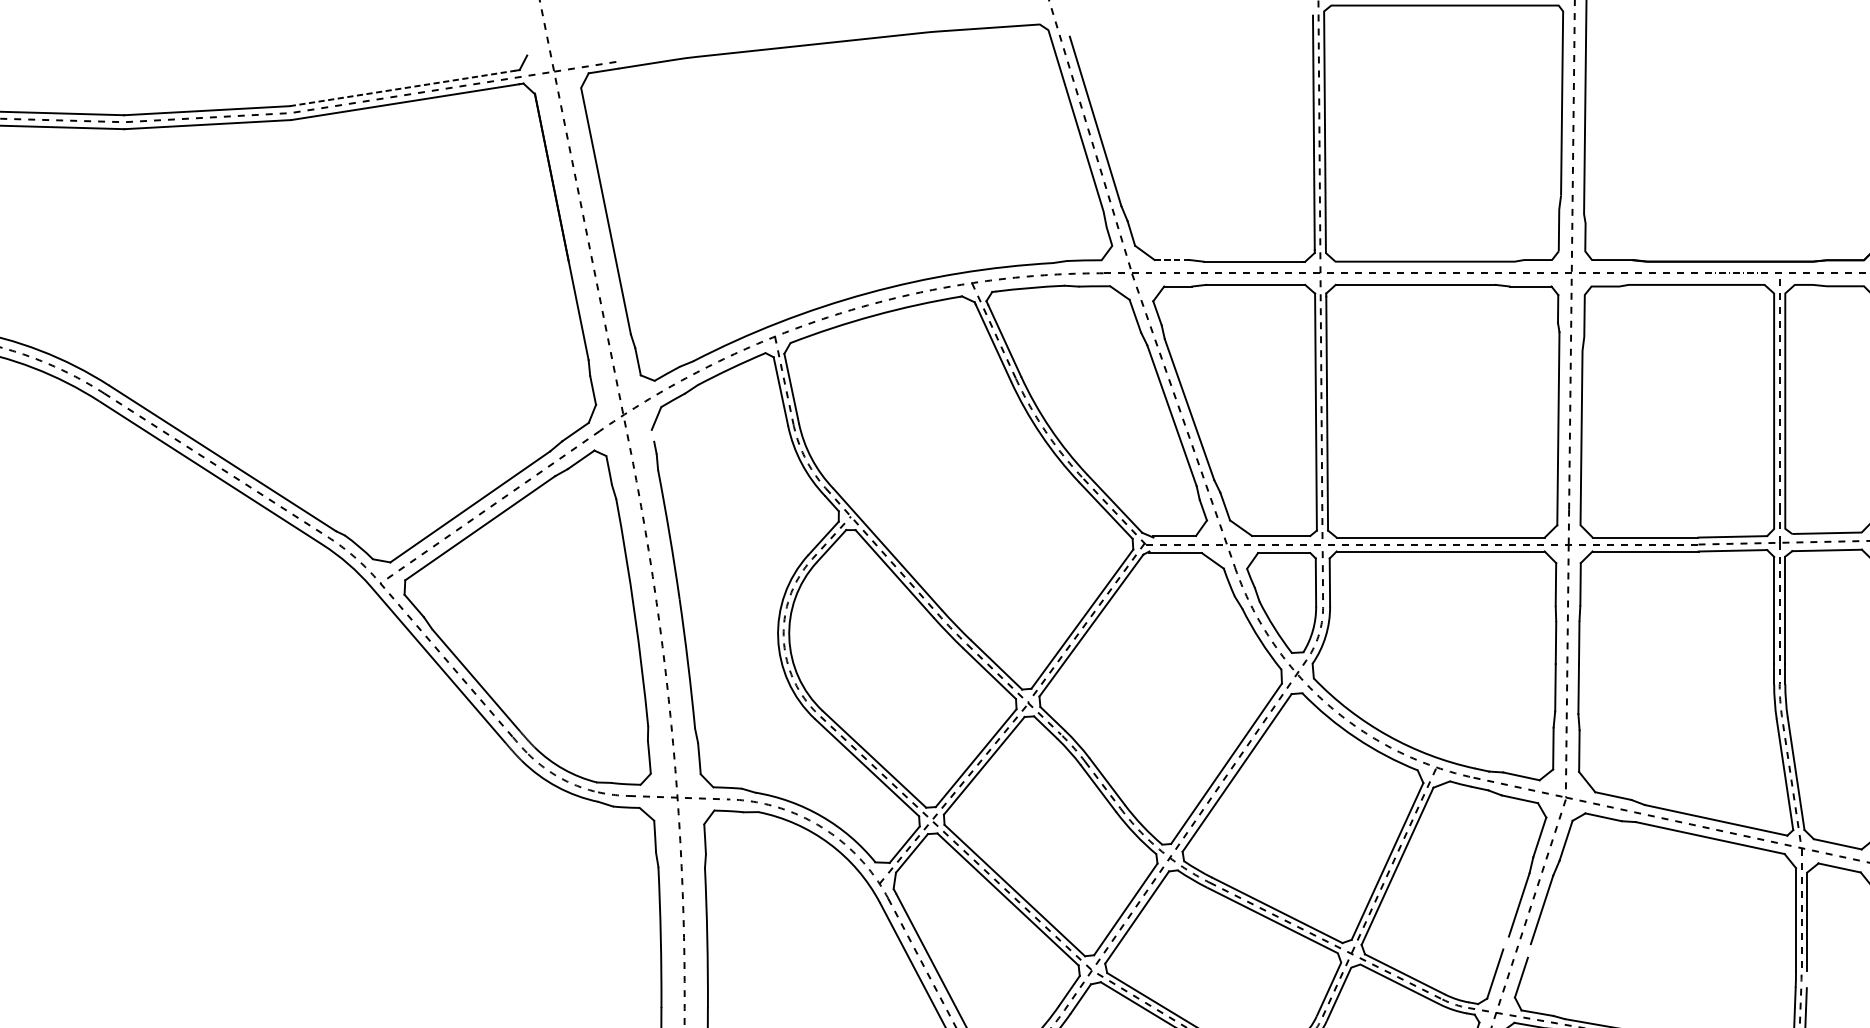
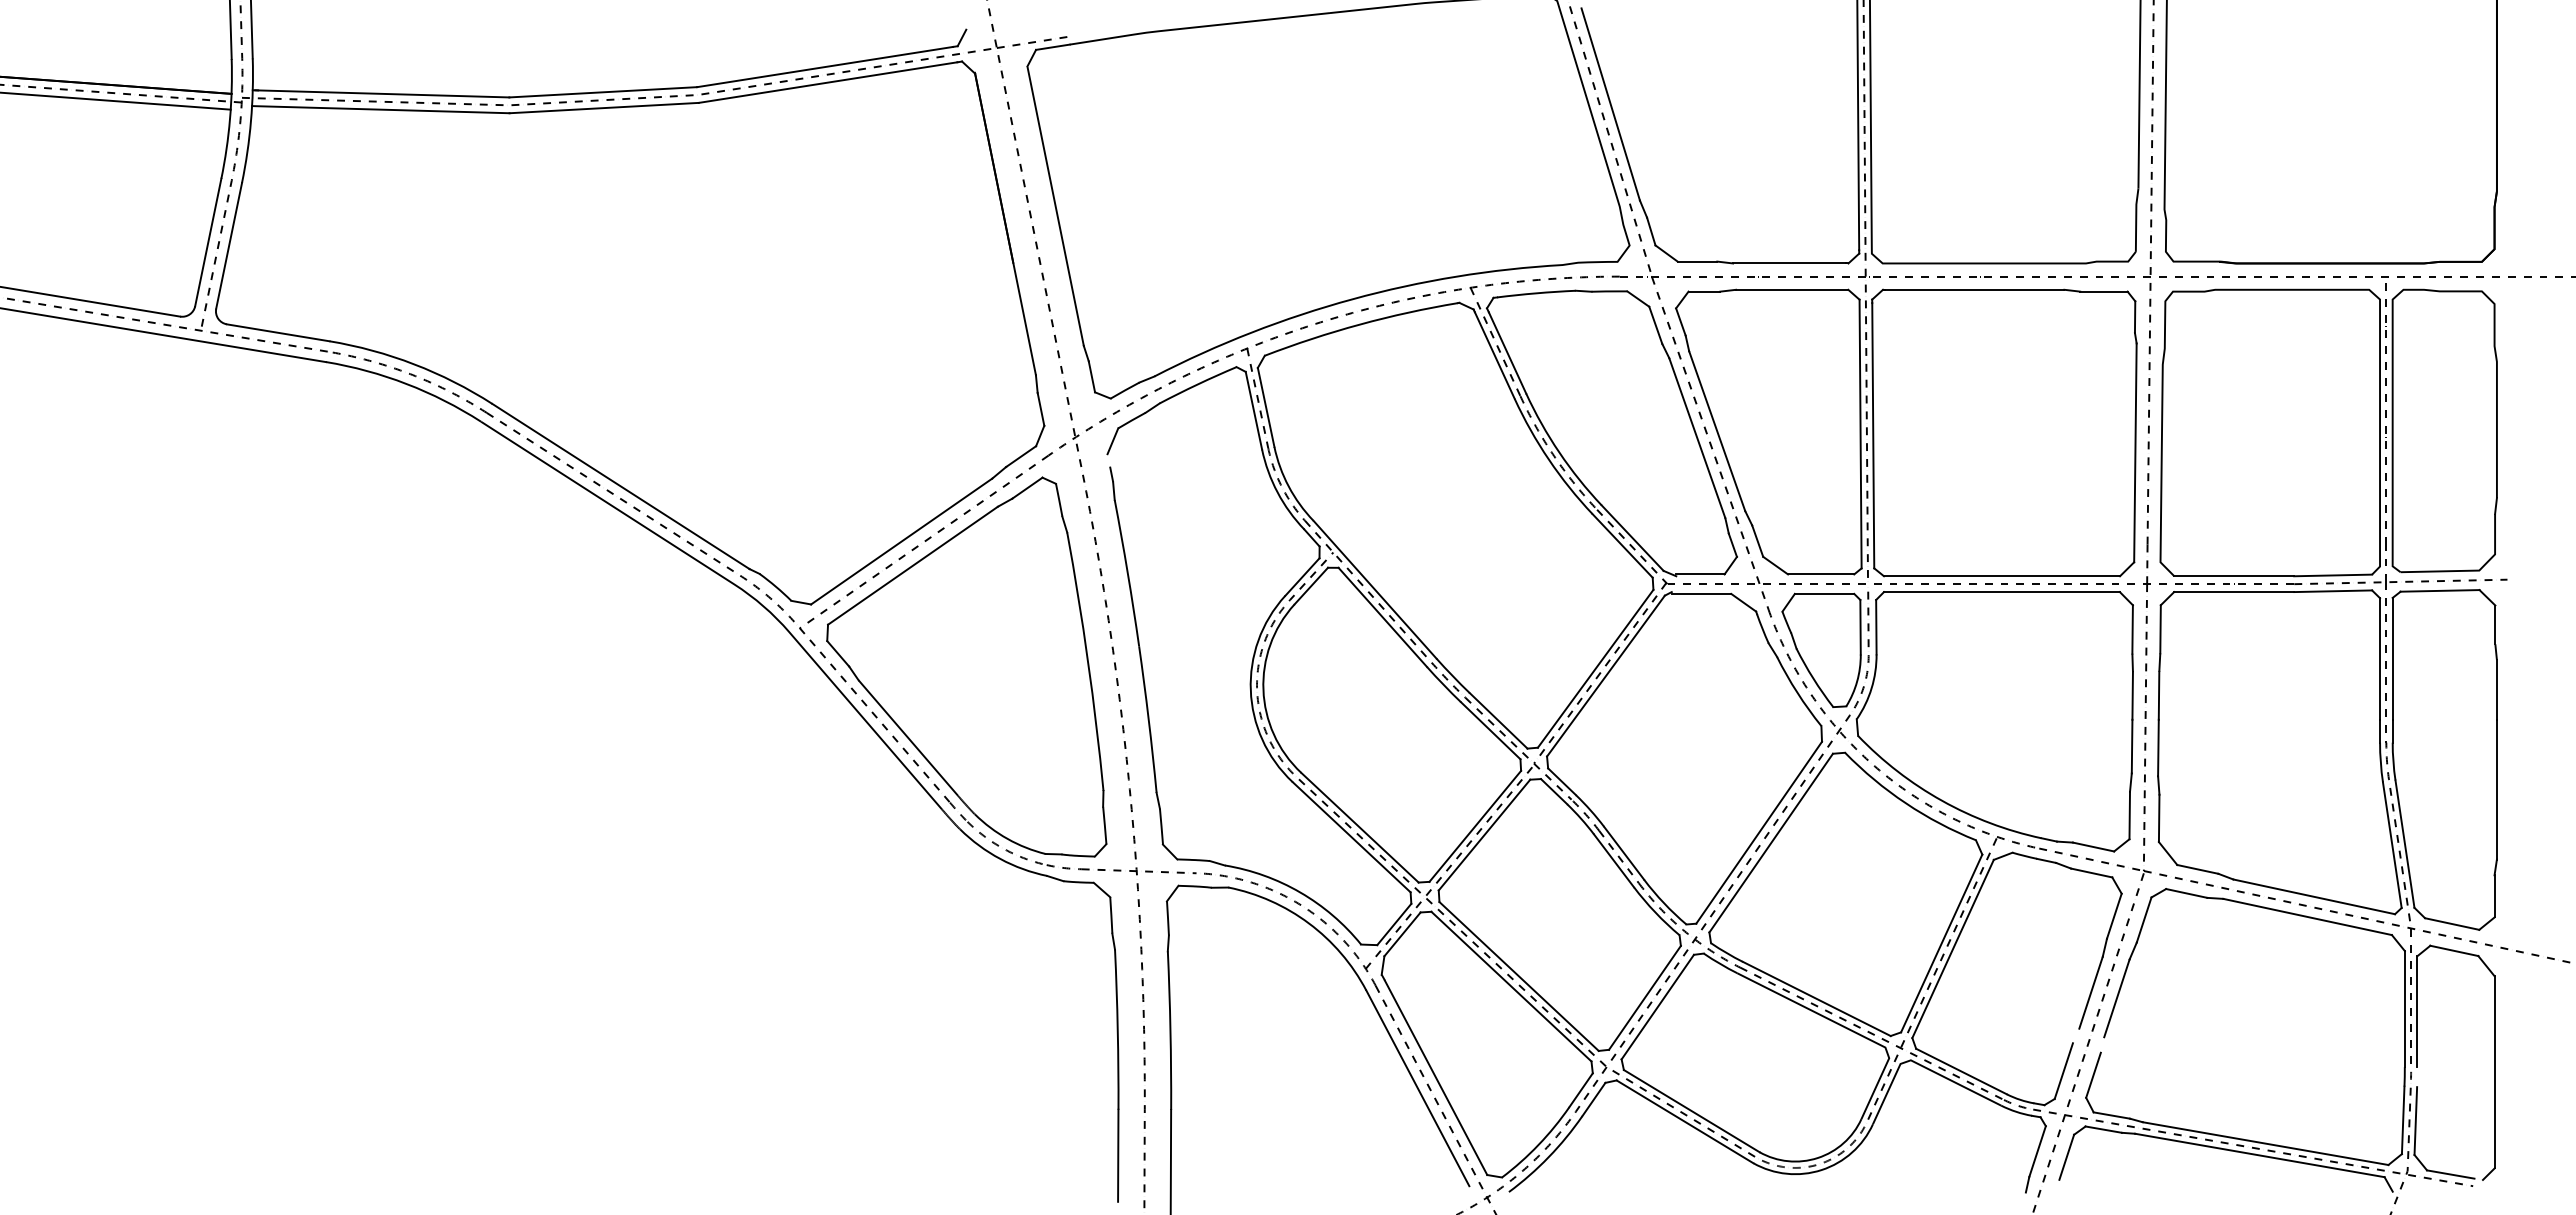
line: (403, 87) -> (825, 66), dashed -> solid
line: (1172, 259) -> (1697, 261), dashed -> solid

